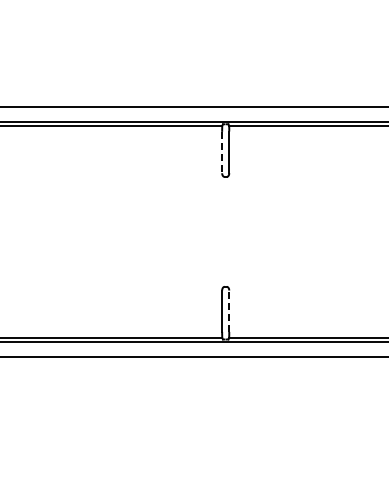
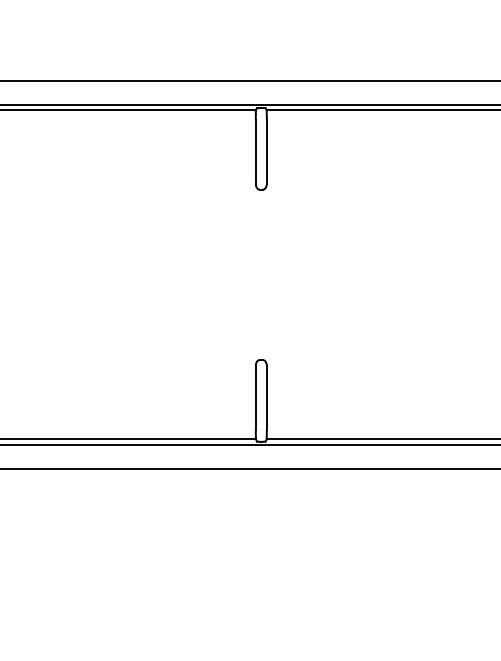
line: (222, 152) -> (256, 151), dashed -> solid
line: (229, 311) -> (267, 398), dashed -> solid

